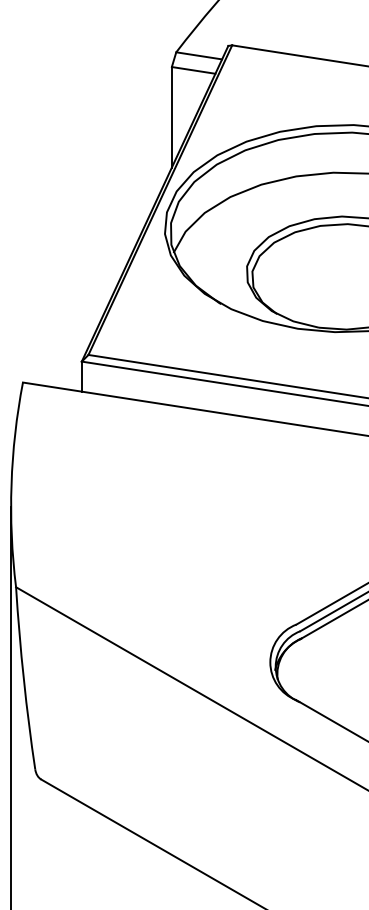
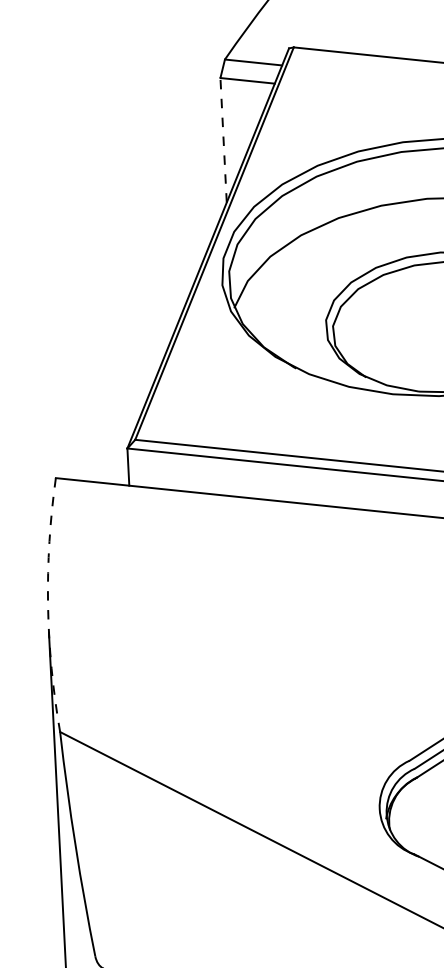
line: (171, 116) -> (223, 139), solid -> dashed
arc: (11, 484) -> (48, 605), solid -> dashed

